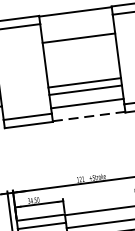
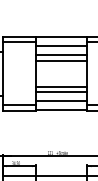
line: (76, 25) -> (61, 46), added
line: (79, 45) -> (61, 60), added
line: (90, 116) -> (62, 110), dashed -> solid

